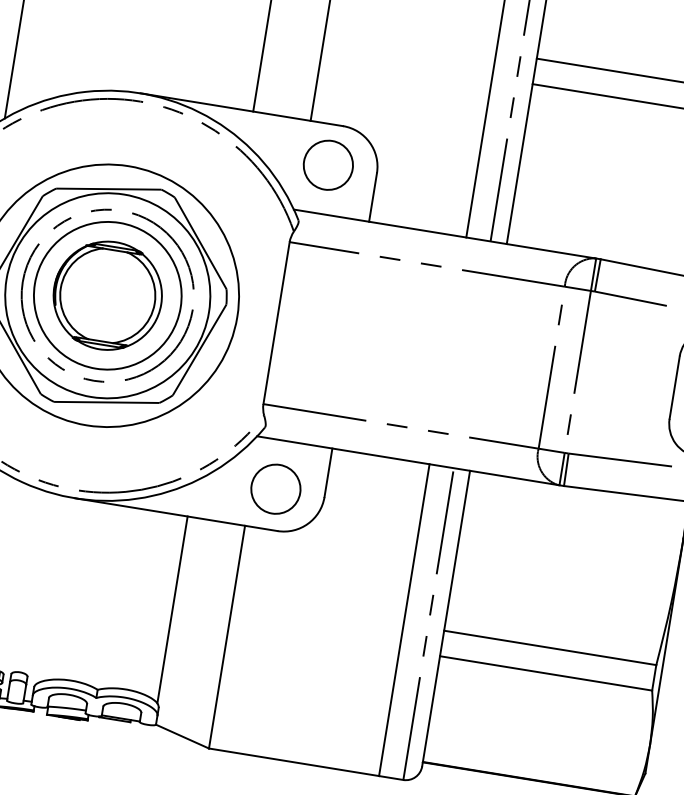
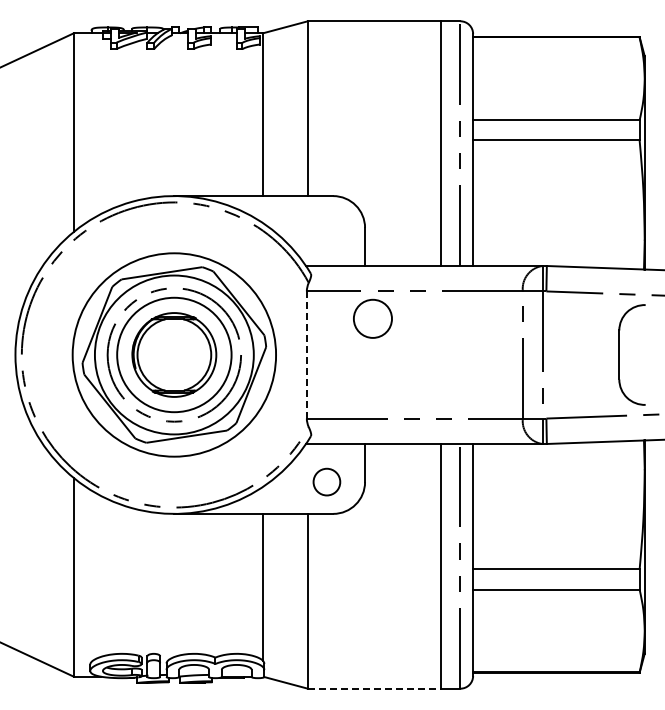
circle: (327, 164) -> (372, 318), moved
line: (276, 323) -> (306, 355), solid -> dashed
circle: (275, 489) -> (326, 482), size x0.7
line: (293, 762) -> (374, 688), solid -> dashed

